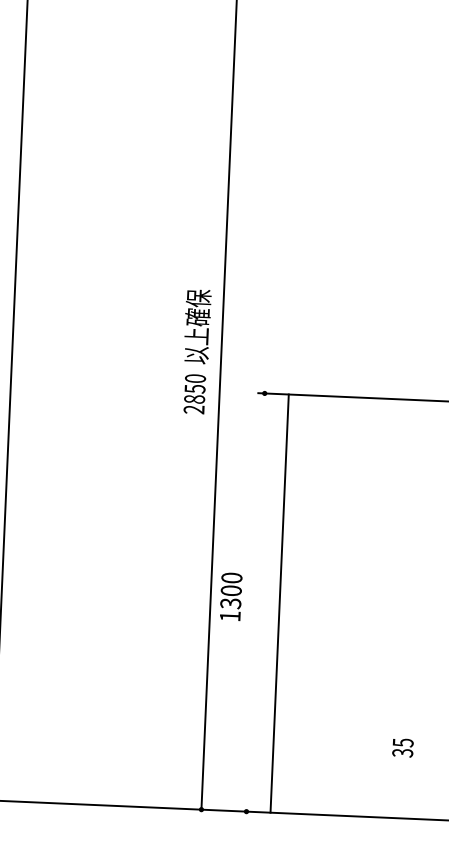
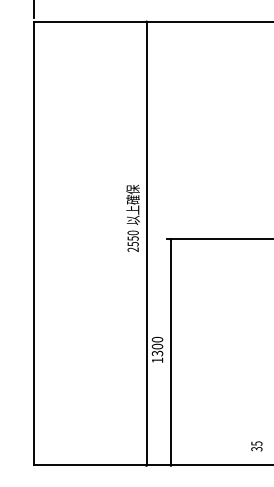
text: (193, 398) -> (132, 243), 2850 -> 2550
line: (278, 603) -> (170, 352), moved
text: (402, 748) -> (256, 446), moved

